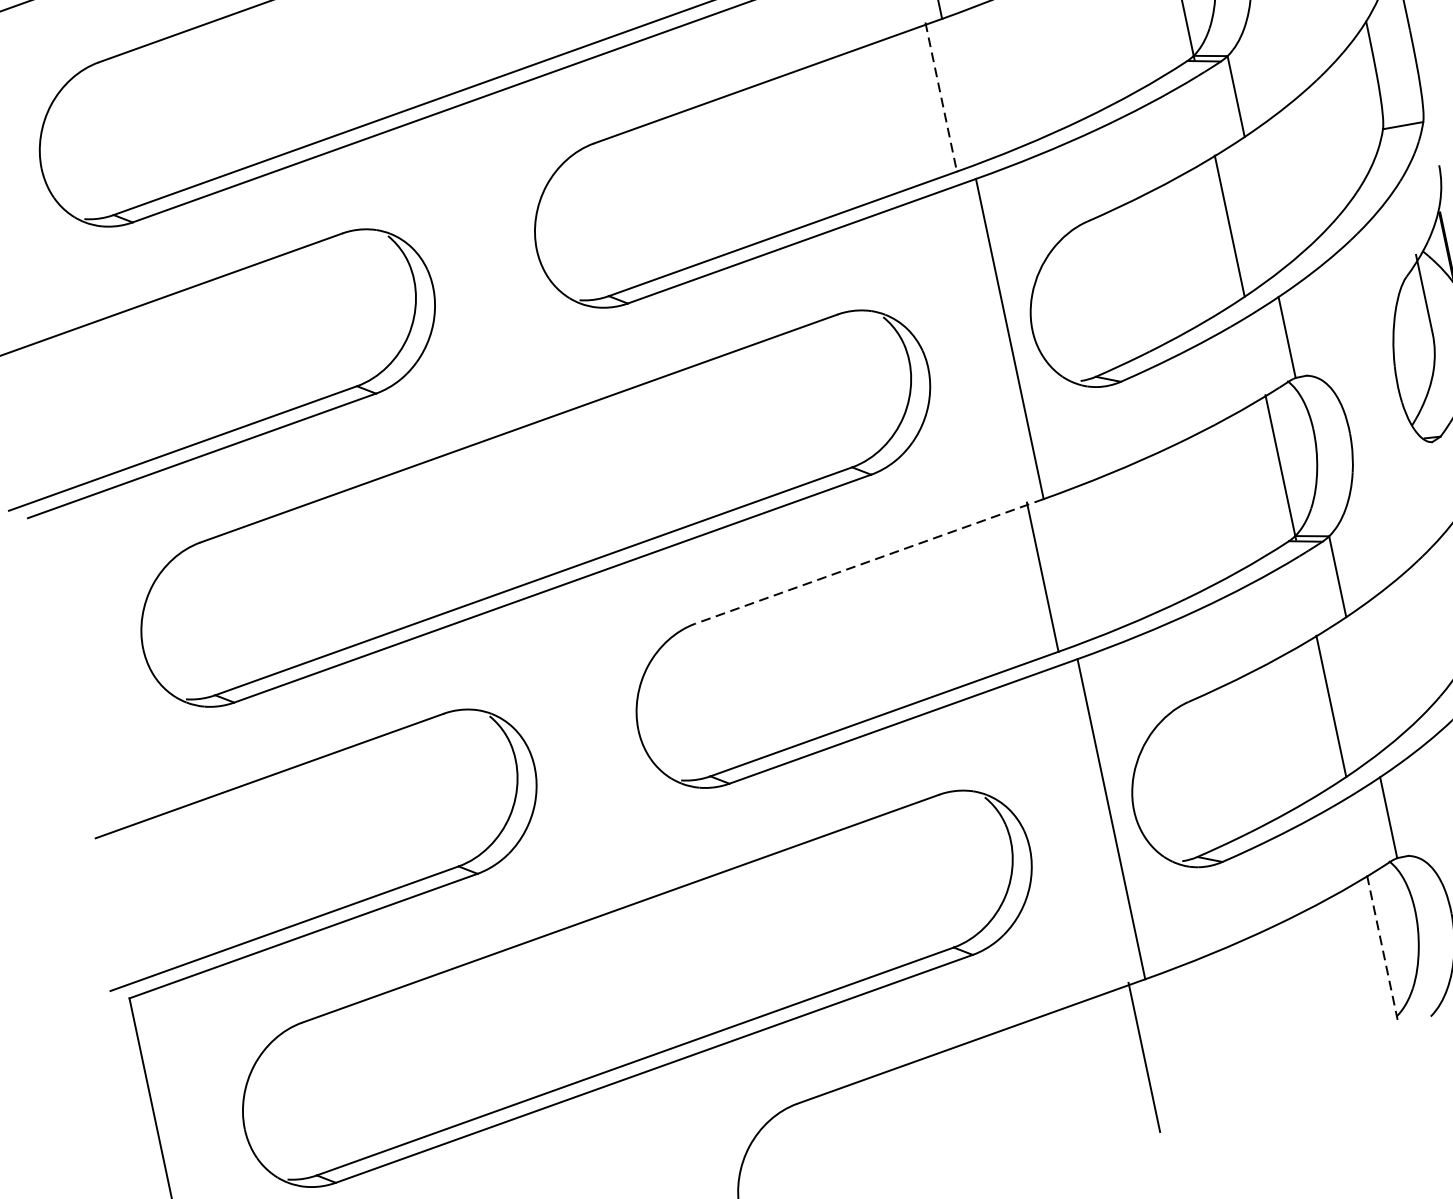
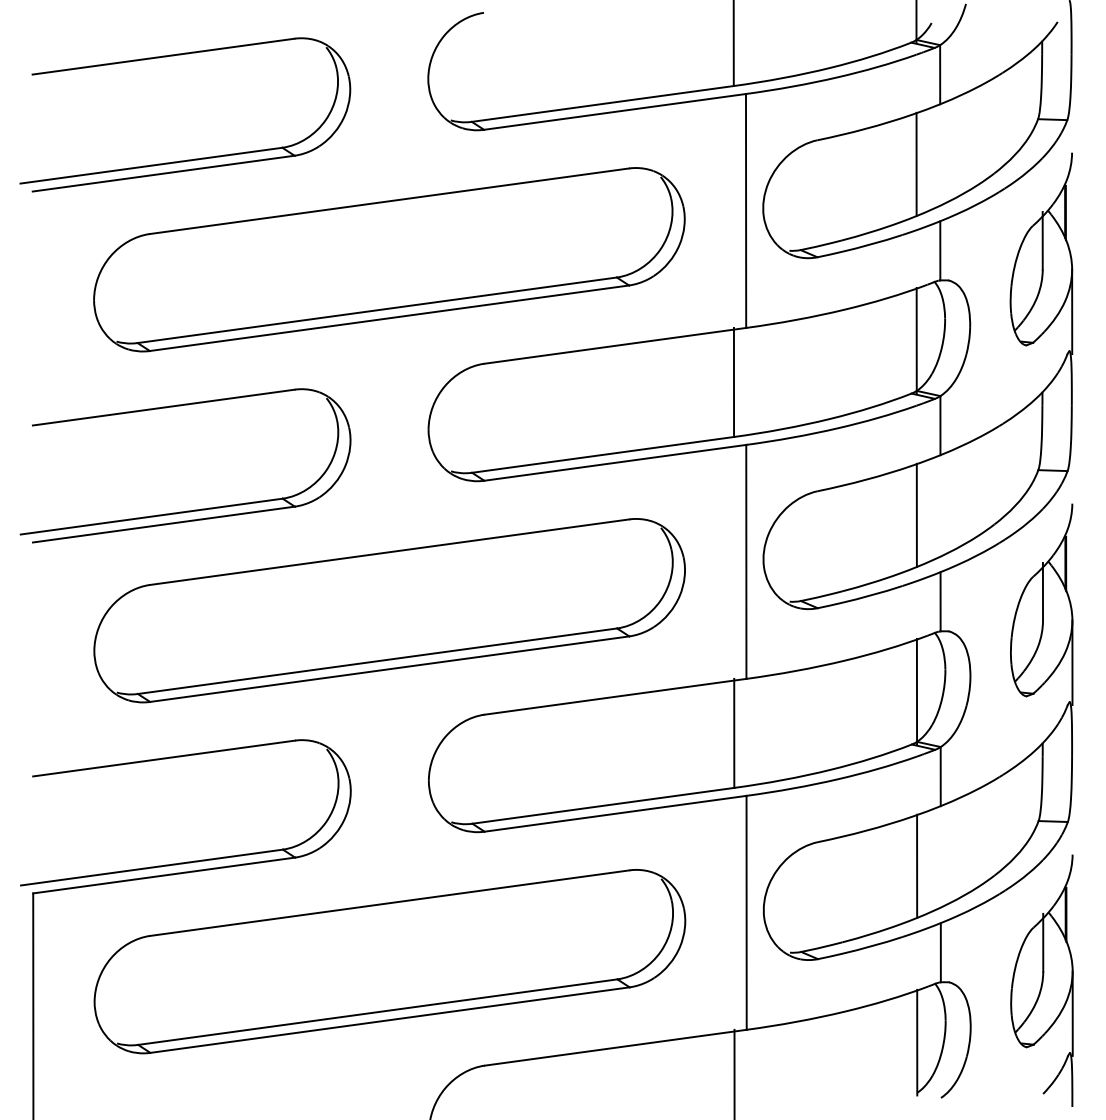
line: (941, 96) -> (734, 382), dashed -> solid
line: (868, 561) -> (614, 696), dashed -> solid
line: (1382, 947) -> (917, 1042), dashed -> solid

